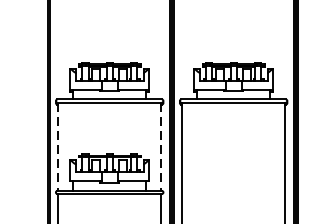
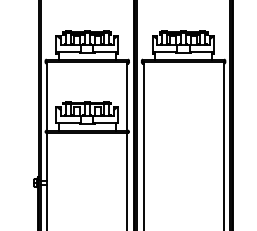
line: (58, 146) -> (47, 96), dashed -> solid
line: (161, 146) -> (127, 96), dashed -> solid

